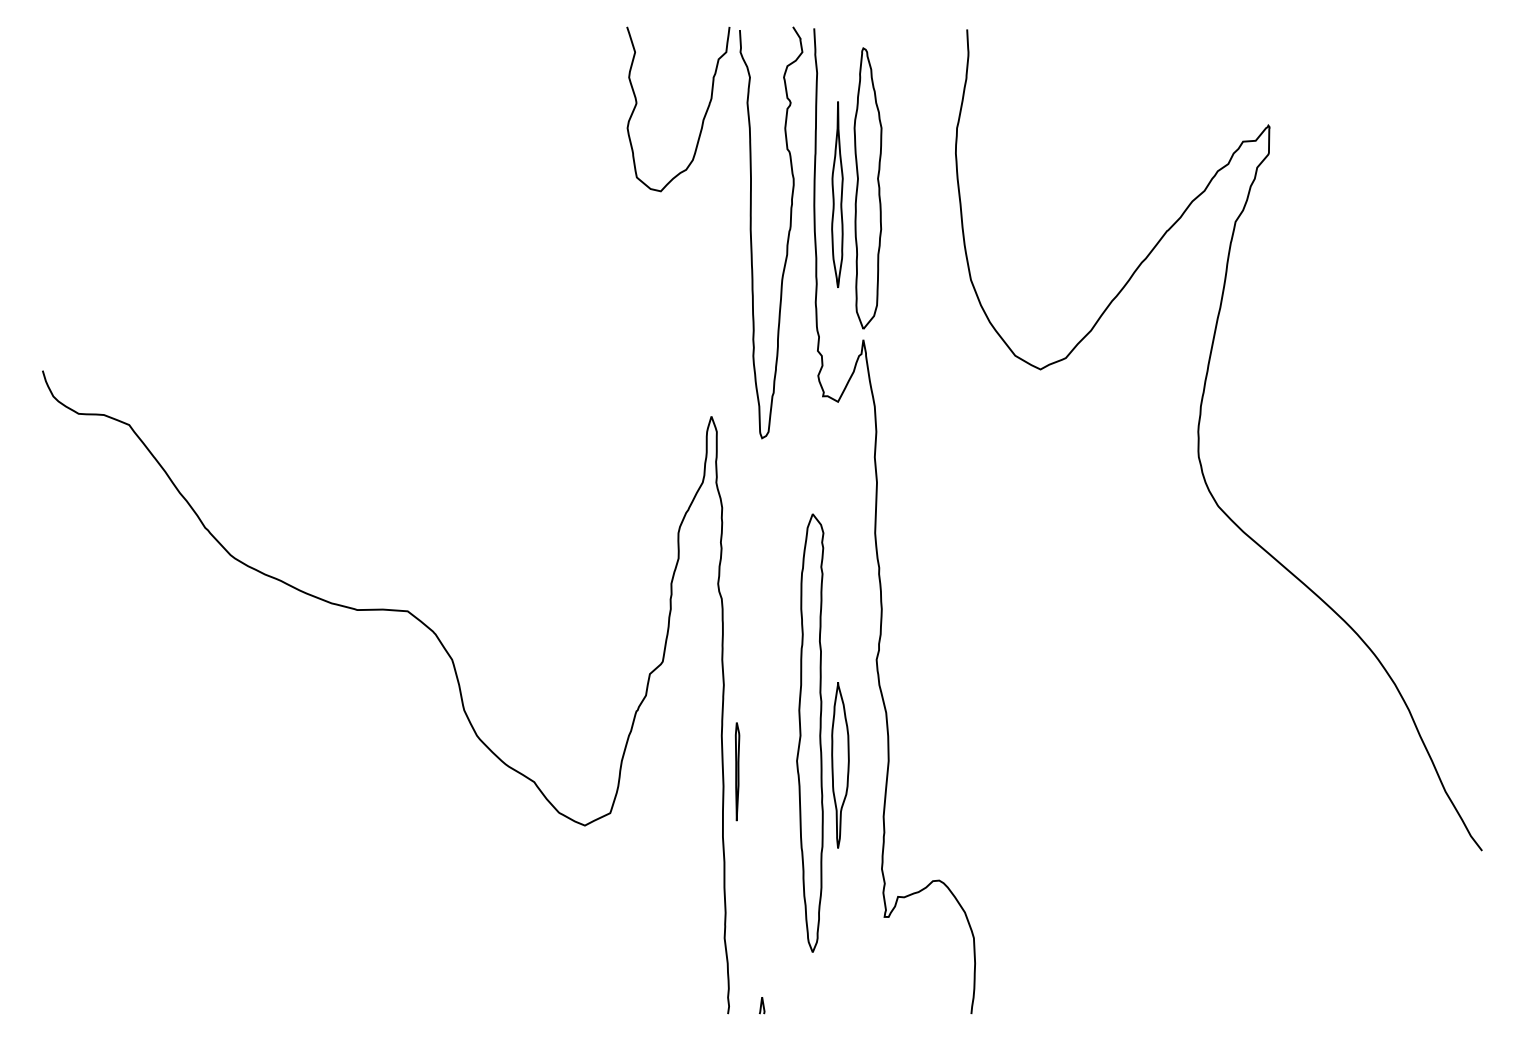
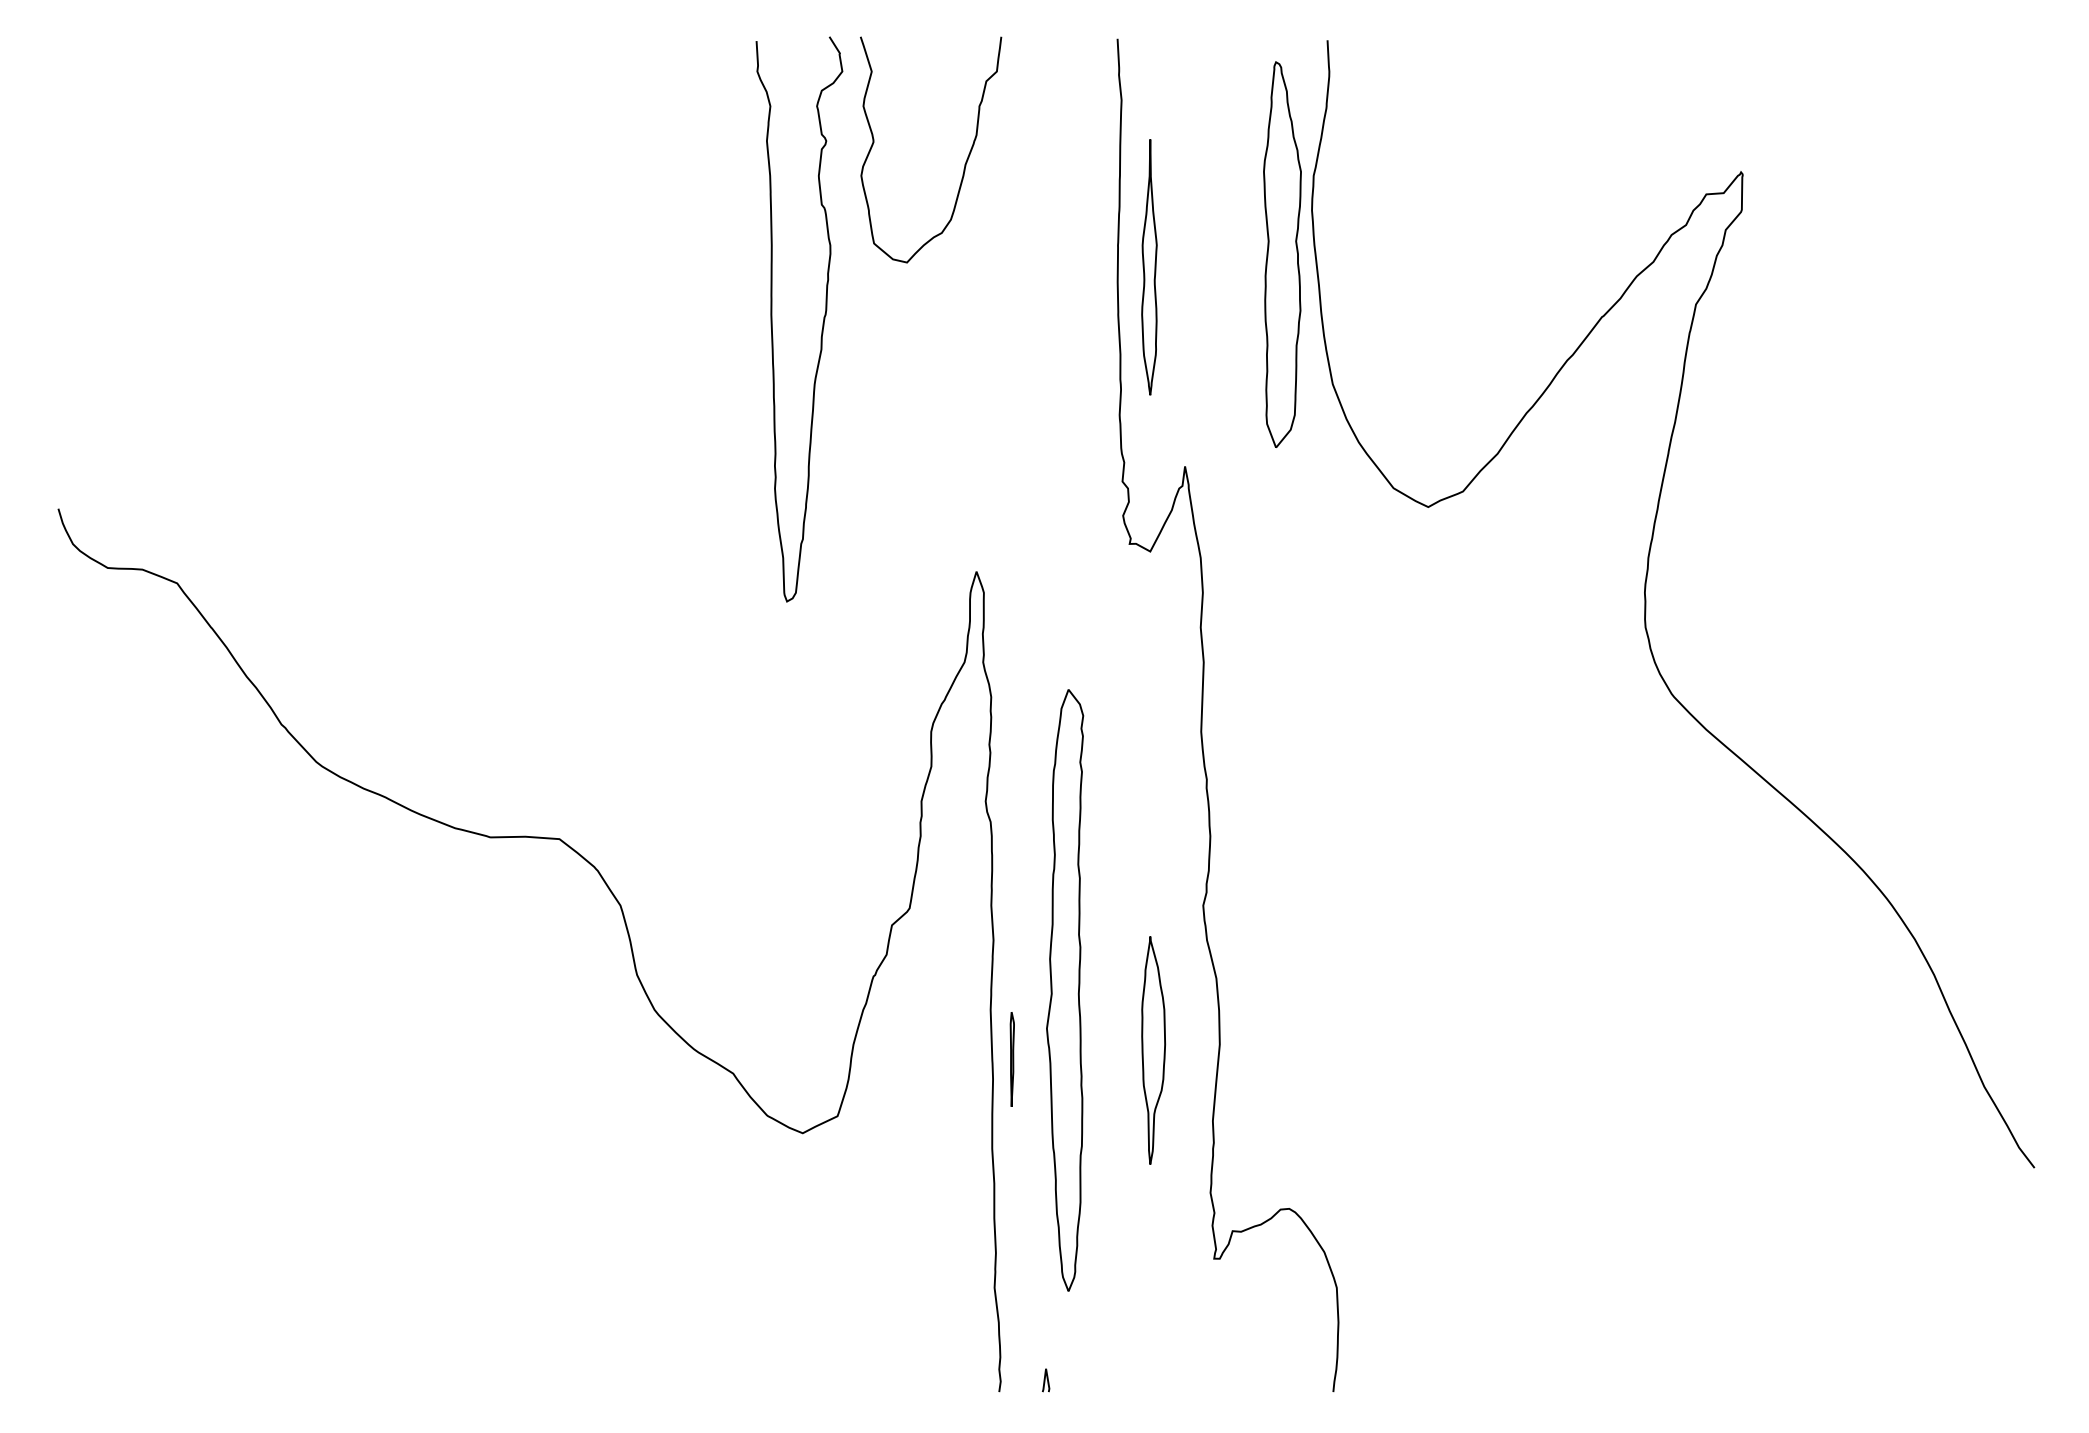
part: (868, 188) -> (1282, 254), moved
curve: (787, 235) -> (822, 322), moved
part: (810, 733) -> (1065, 990), moved
part: (737, 771) -> (1012, 1059), size x0.7

